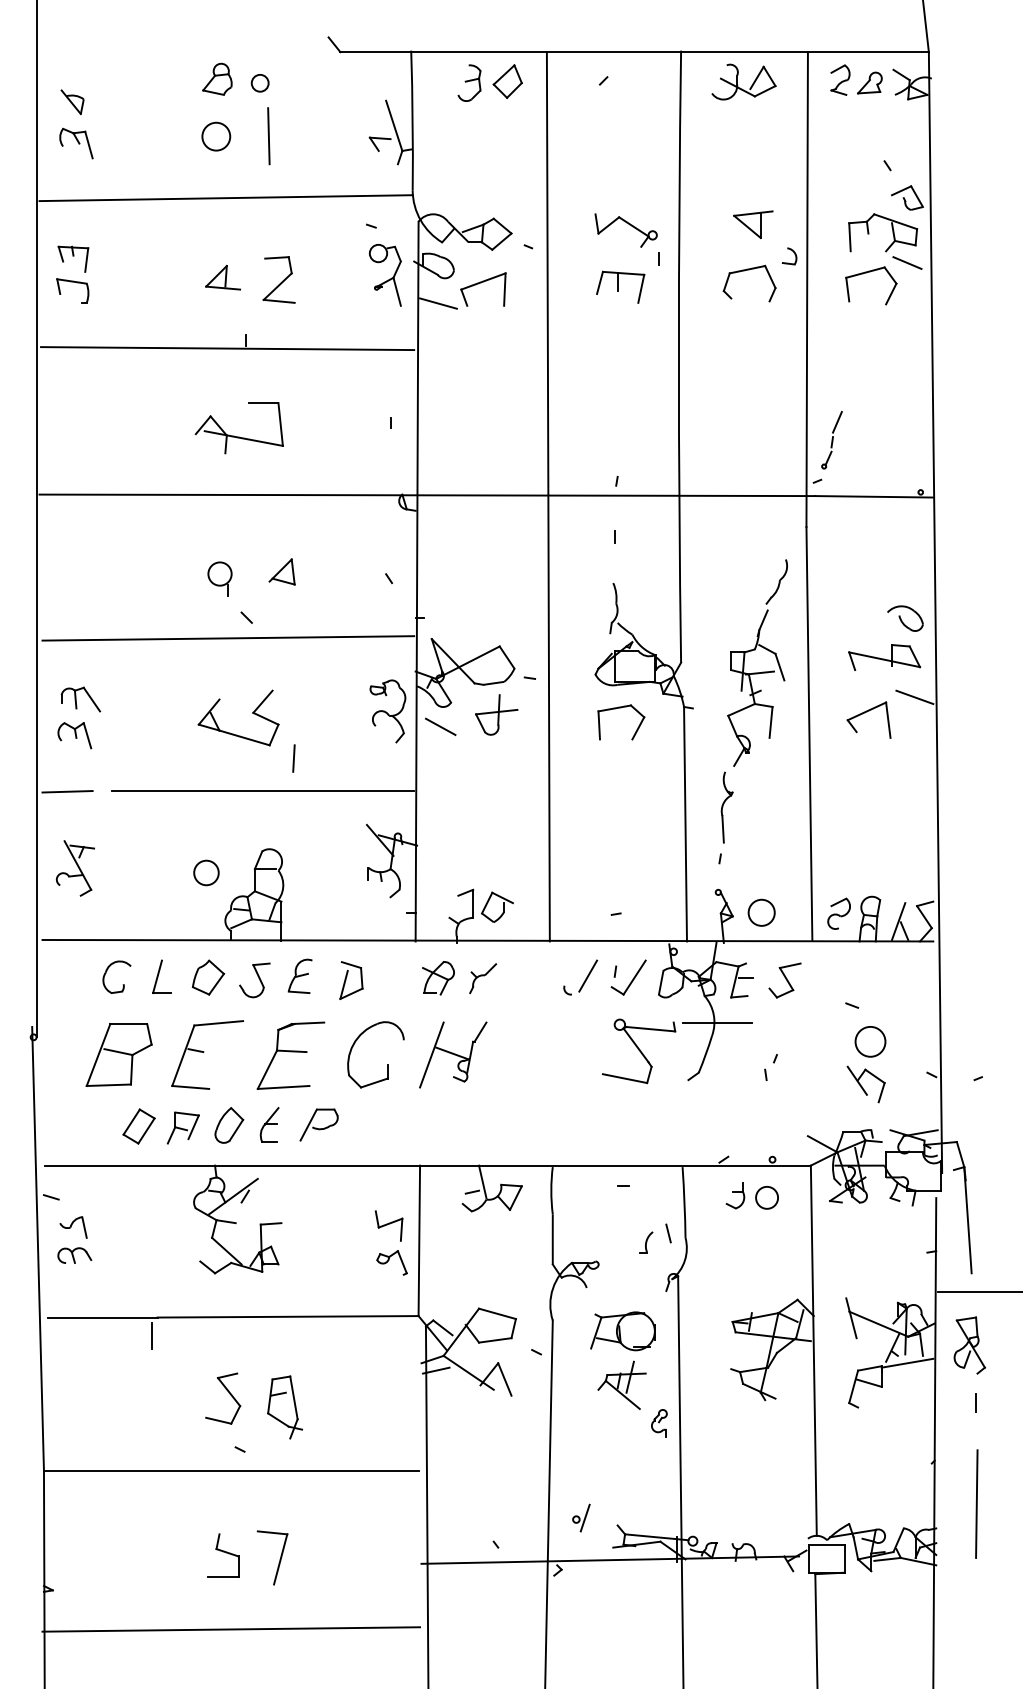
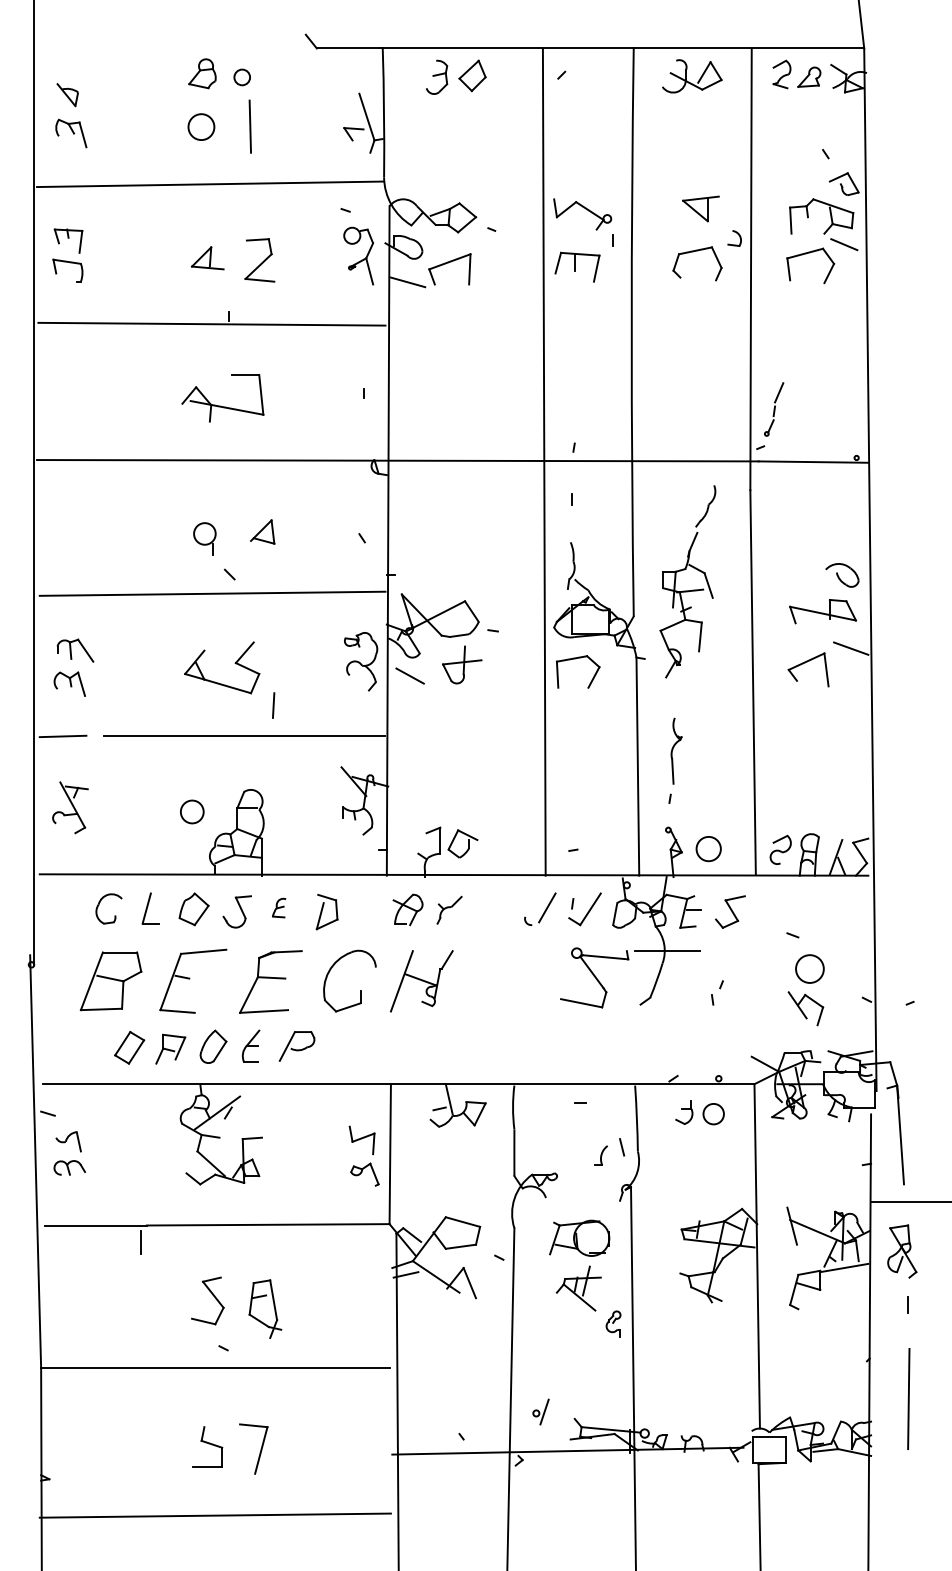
line: (547, 496) -> (543, 461), moved
part: (757, 672) -> (687, 590), moved
part: (299, 975) -> (278, 907), size x0.6

